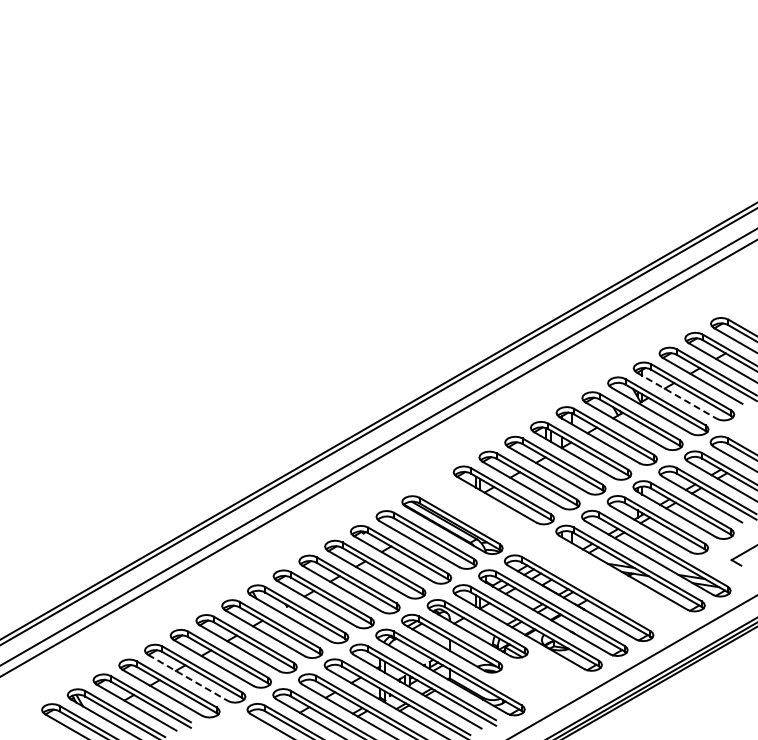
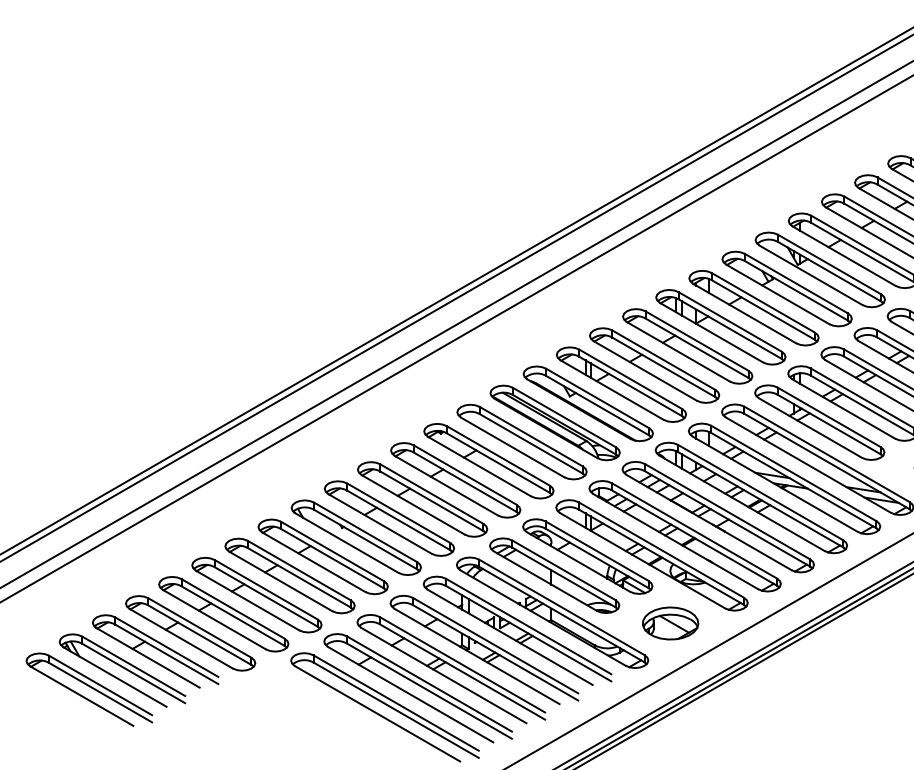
line: (677, 395) -> (845, 255), dashed -> solid
part: (553, 553) -> (685, 459), added
line: (188, 678) -> (215, 620), dashed -> solid
part: (541, 680) -> (669, 623), added

